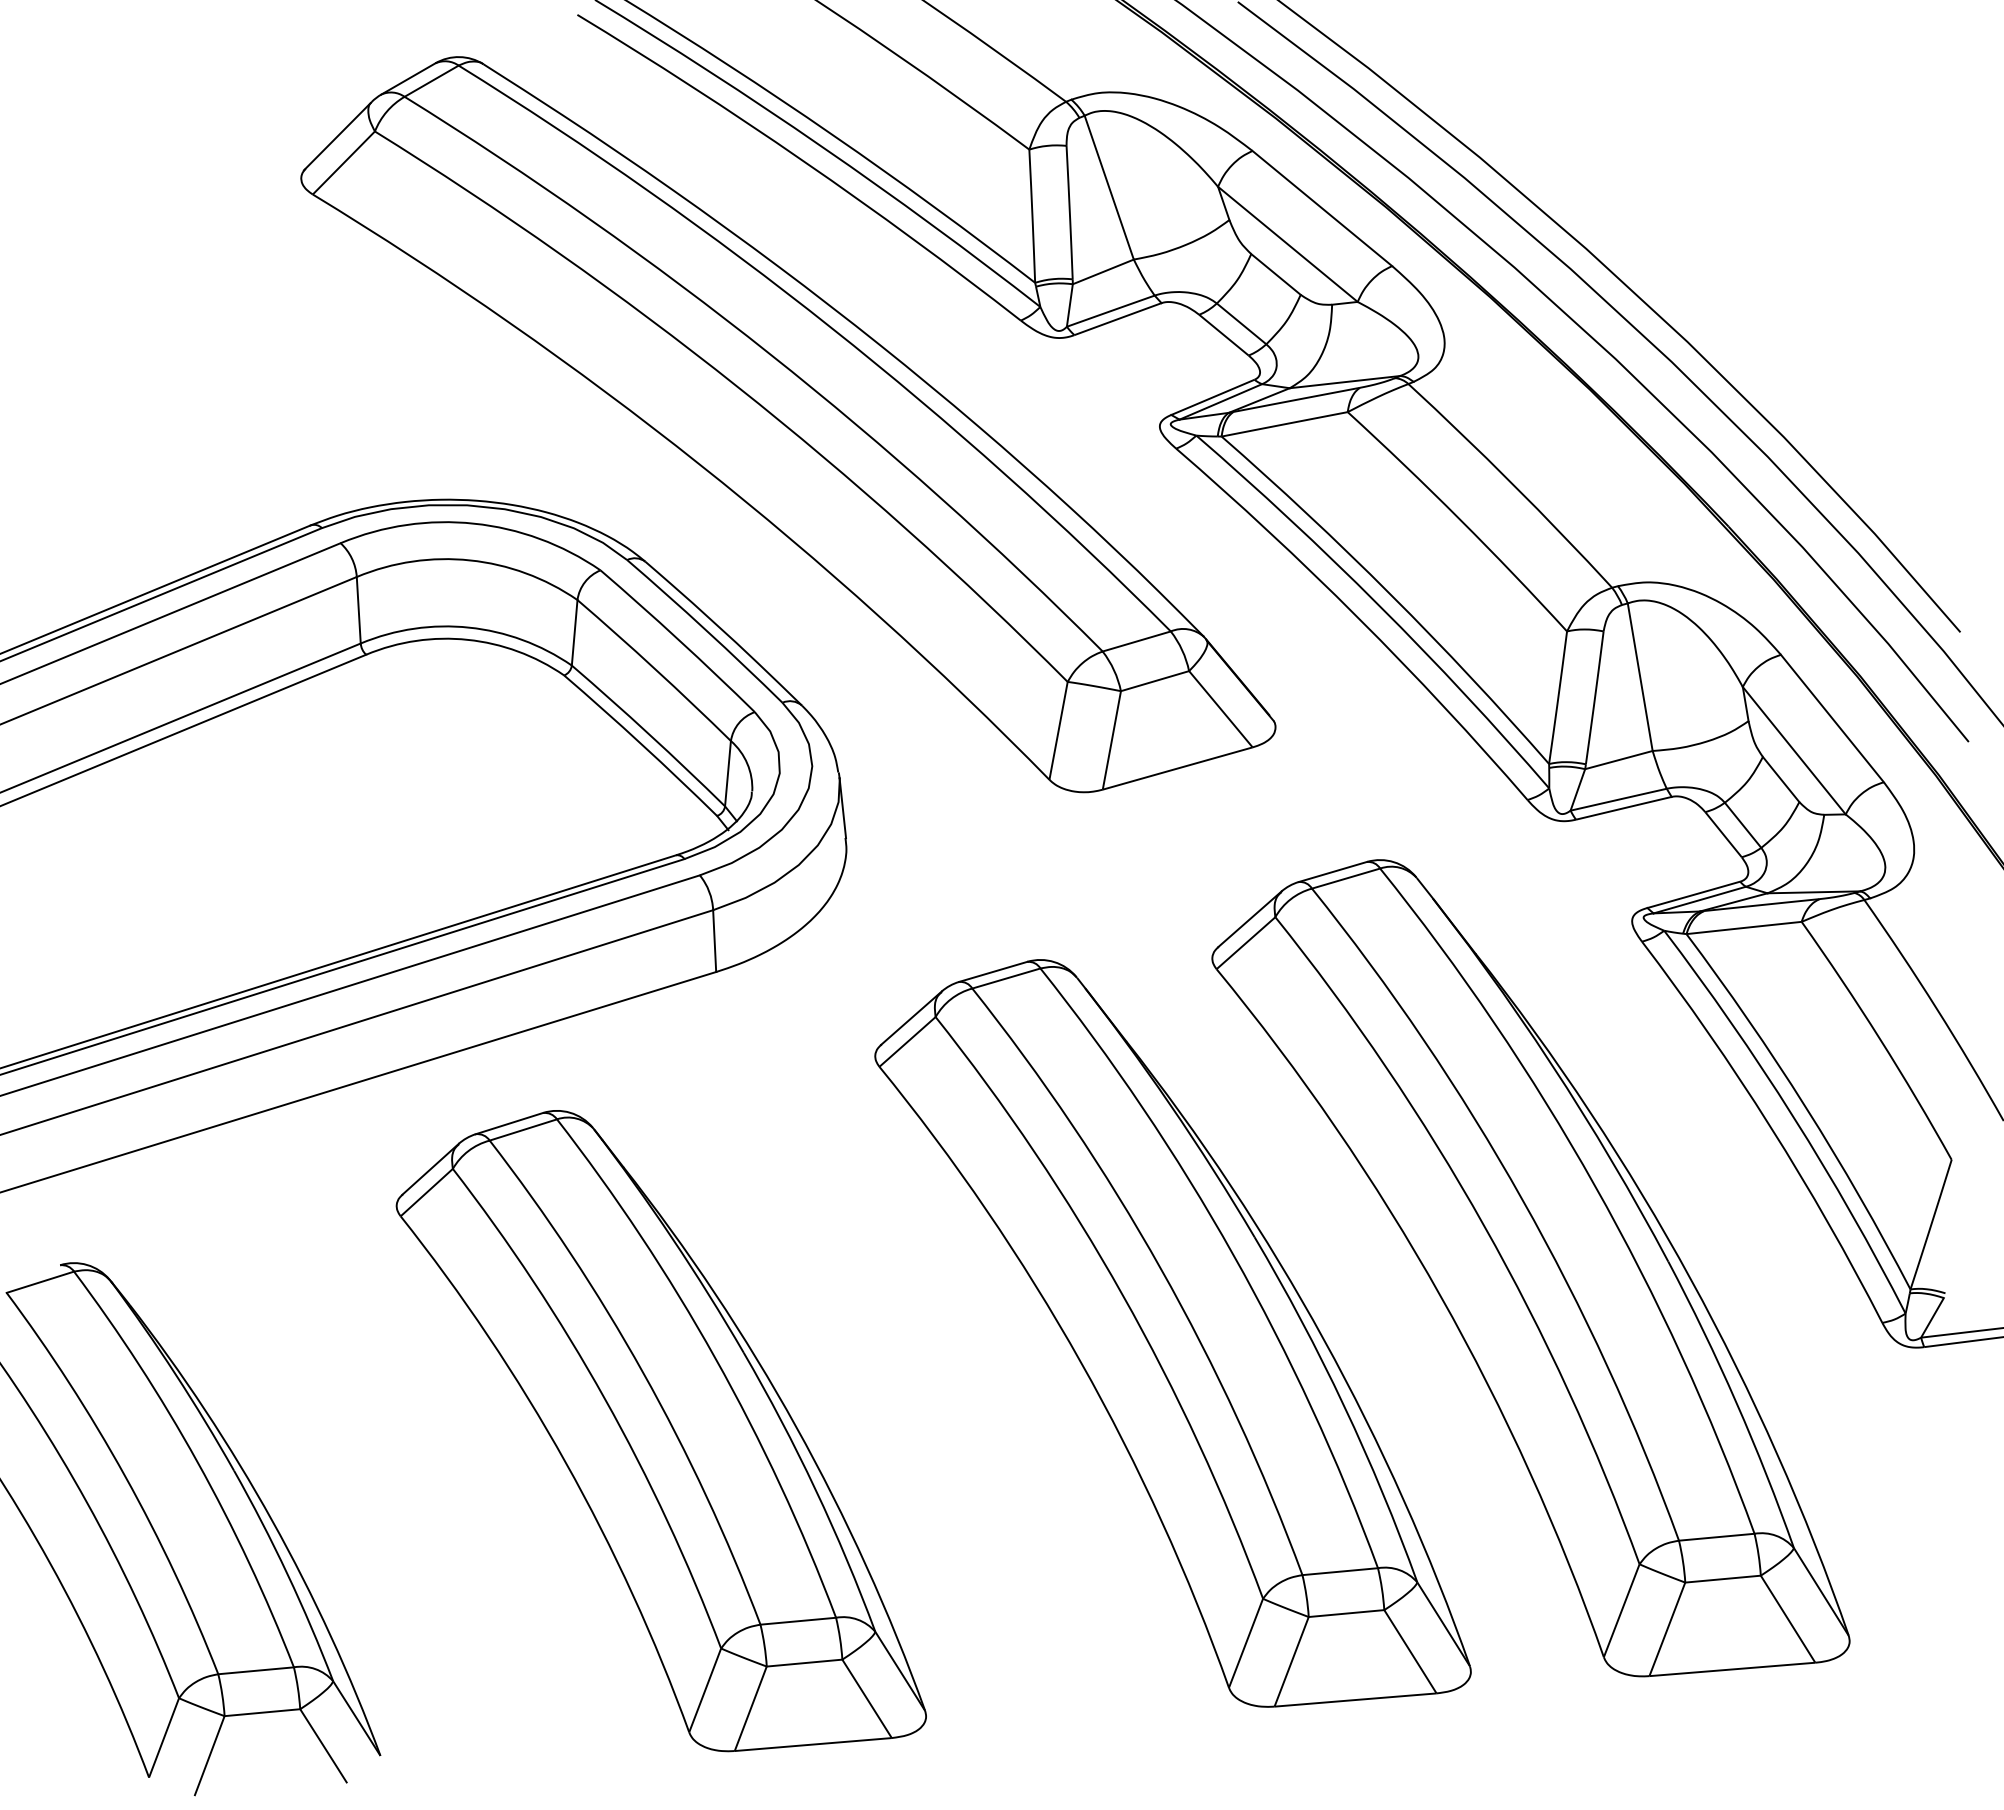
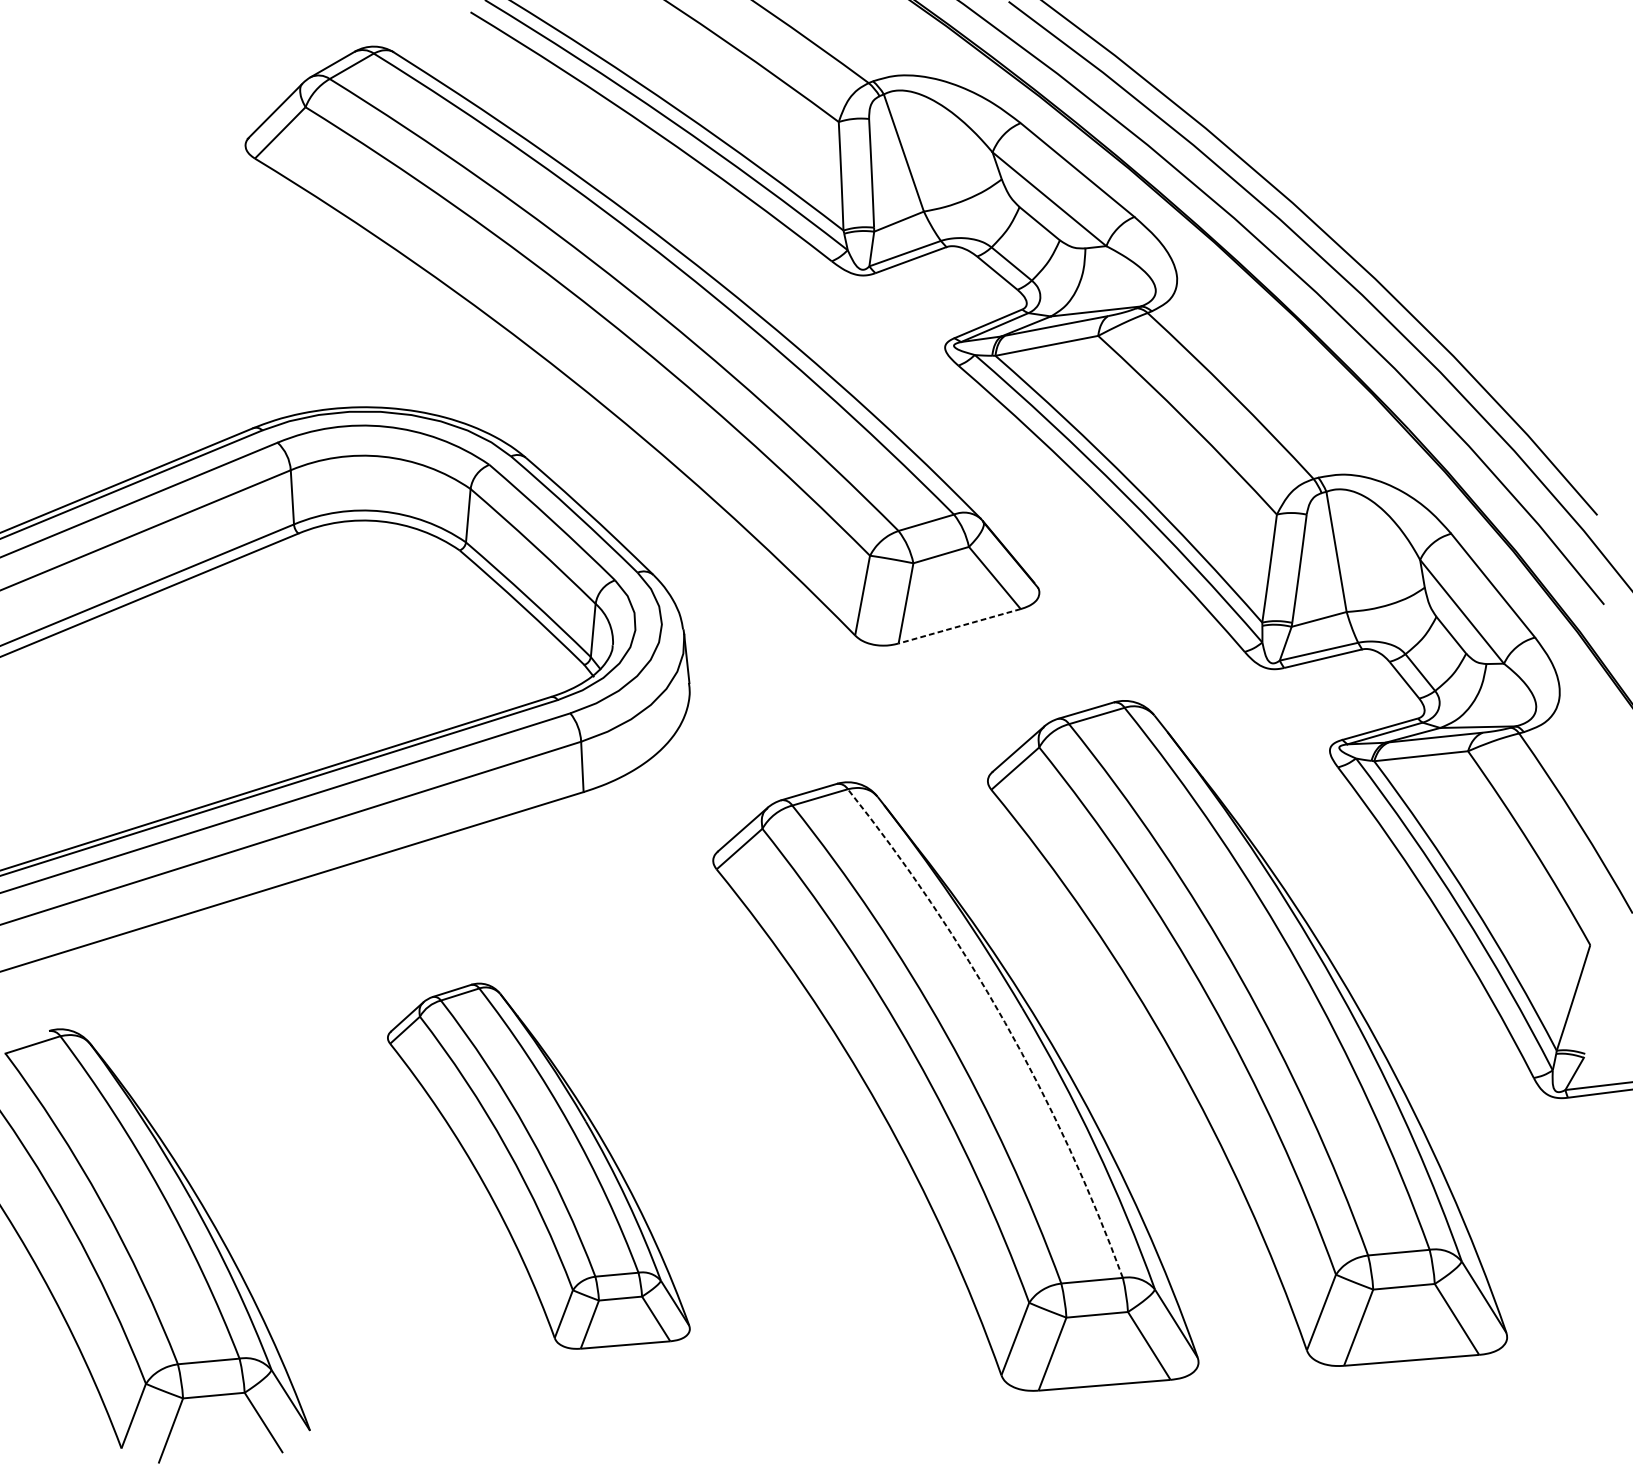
line: (1177, 768) -> (959, 626), solid -> dashed
arc: (1233, 1254) -> (1005, 1022), solid -> dashed
part: (660, 1431) -> (538, 1166), size x0.7

